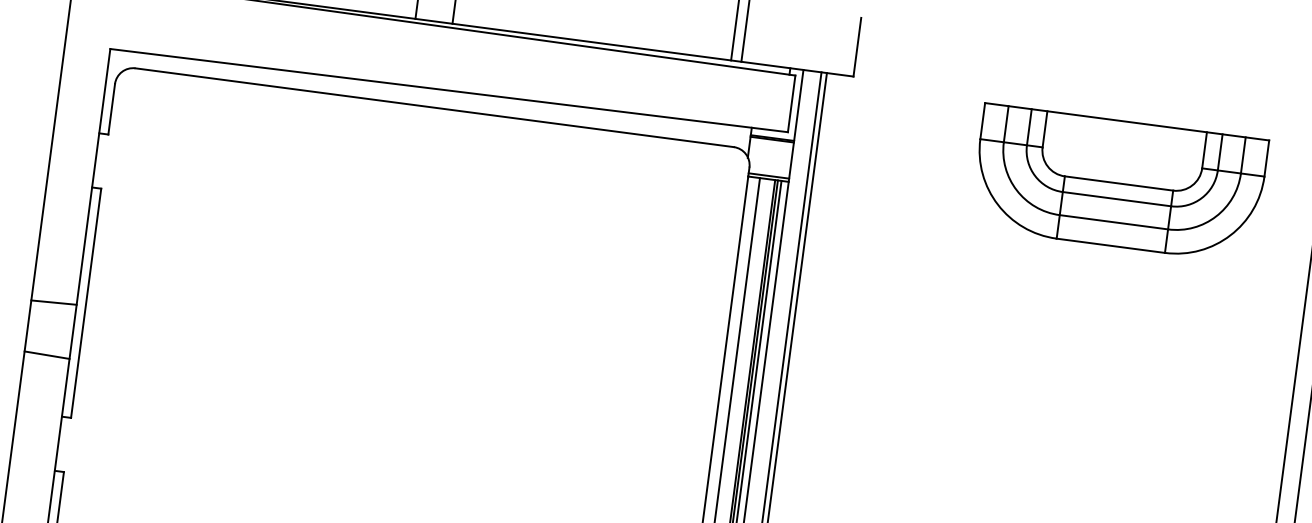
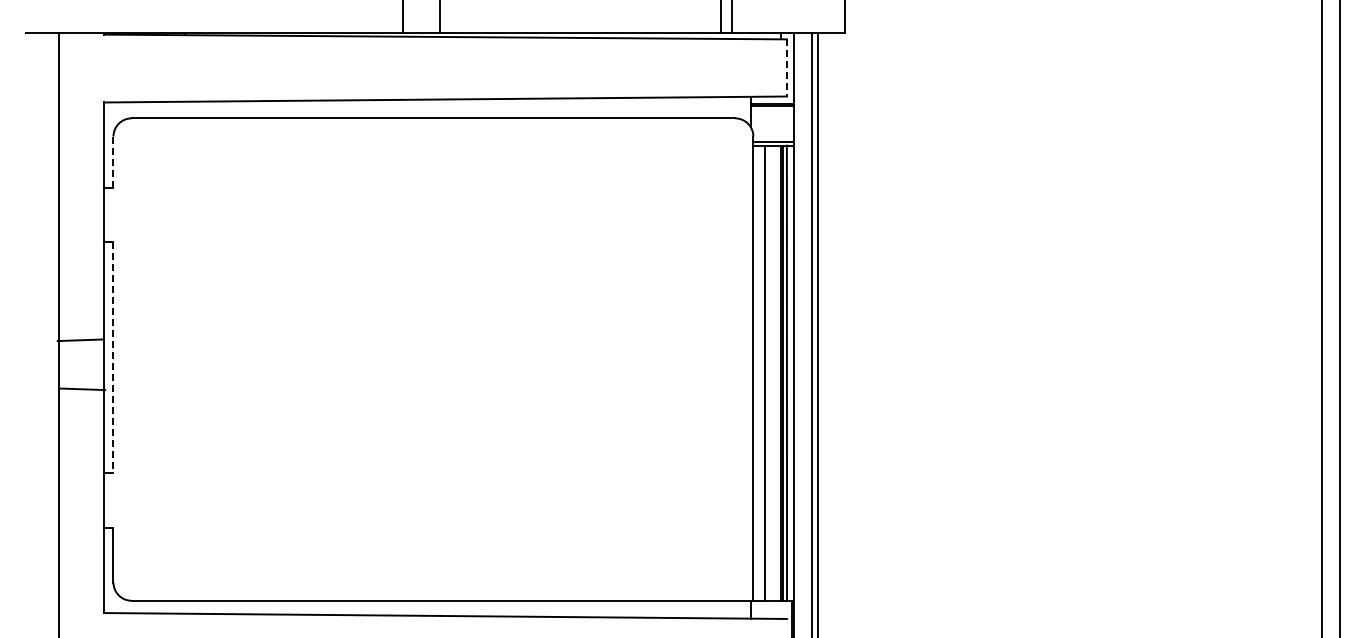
line: (791, 103) -> (786, 67), solid -> dashed
line: (111, 109) -> (113, 162), solid -> dashed
part: (1118, 183) -> (1121, 104), removed
line: (53, 302) -> (80, 340), moved
line: (86, 303) -> (113, 357), solid -> dashed
line: (47, 355) -> (82, 389), moved

